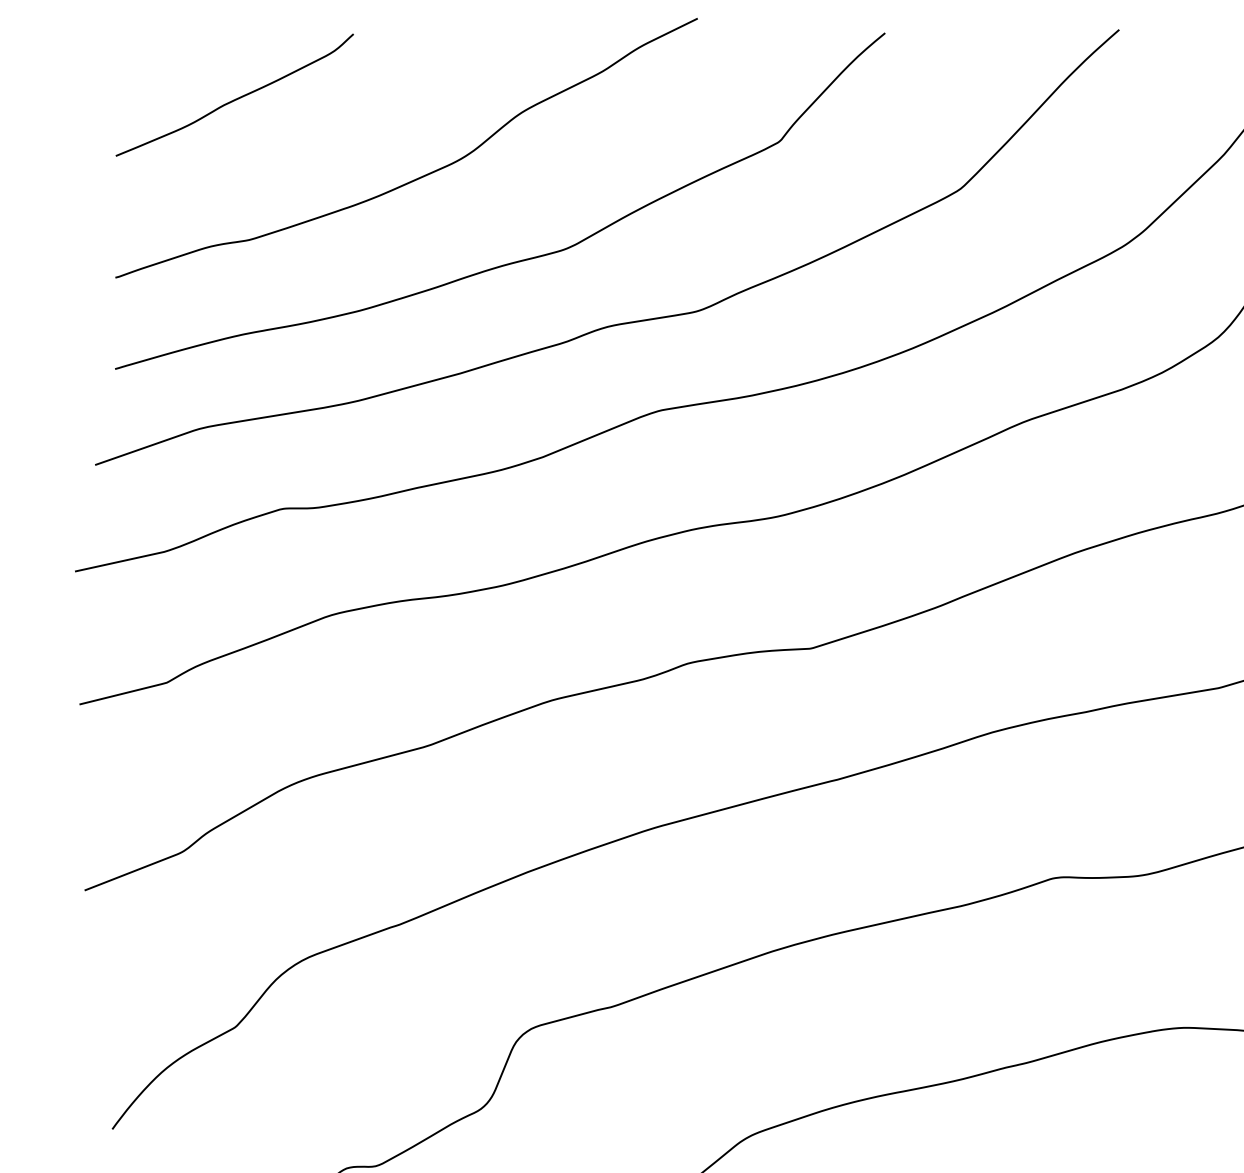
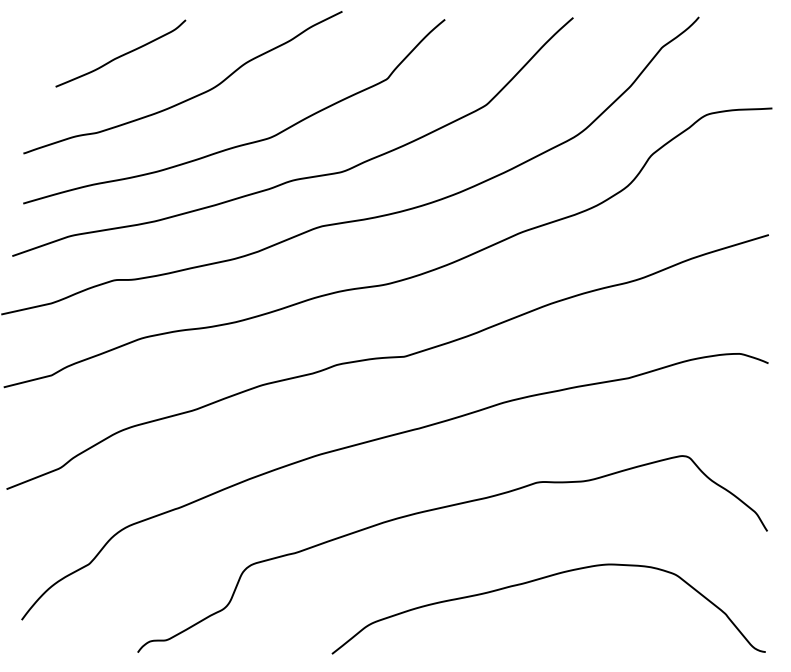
curve: (234, 98) -> (120, 55), moved

